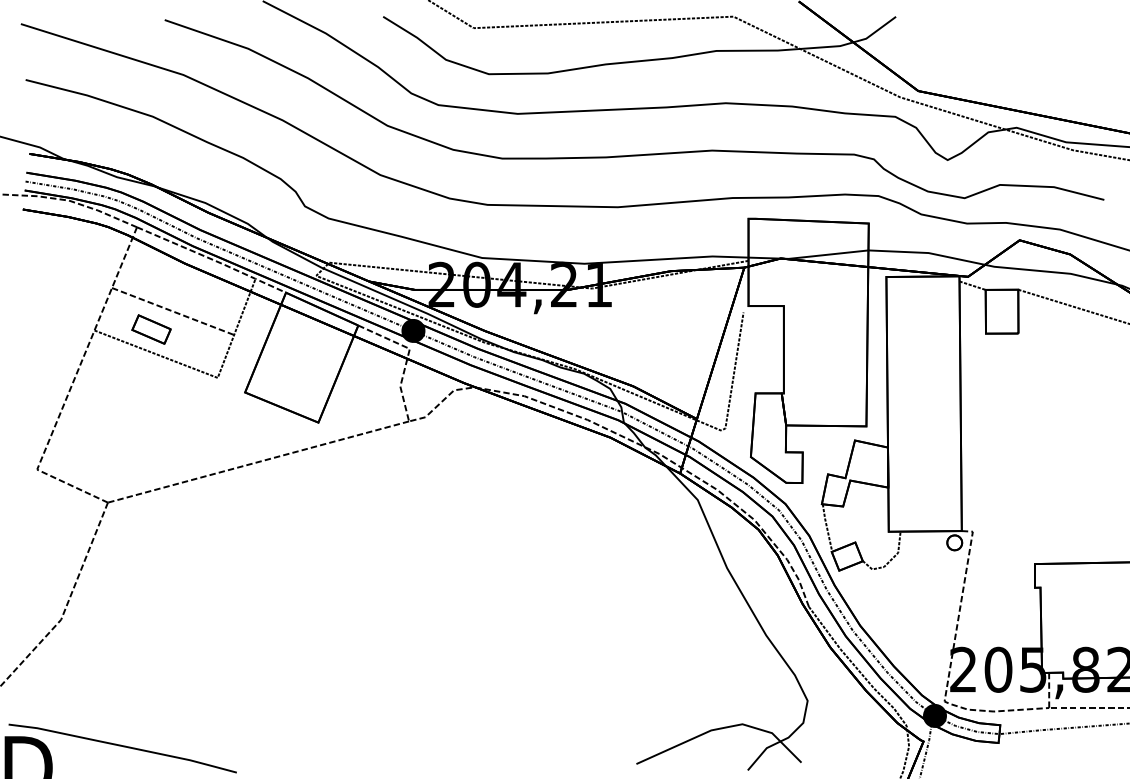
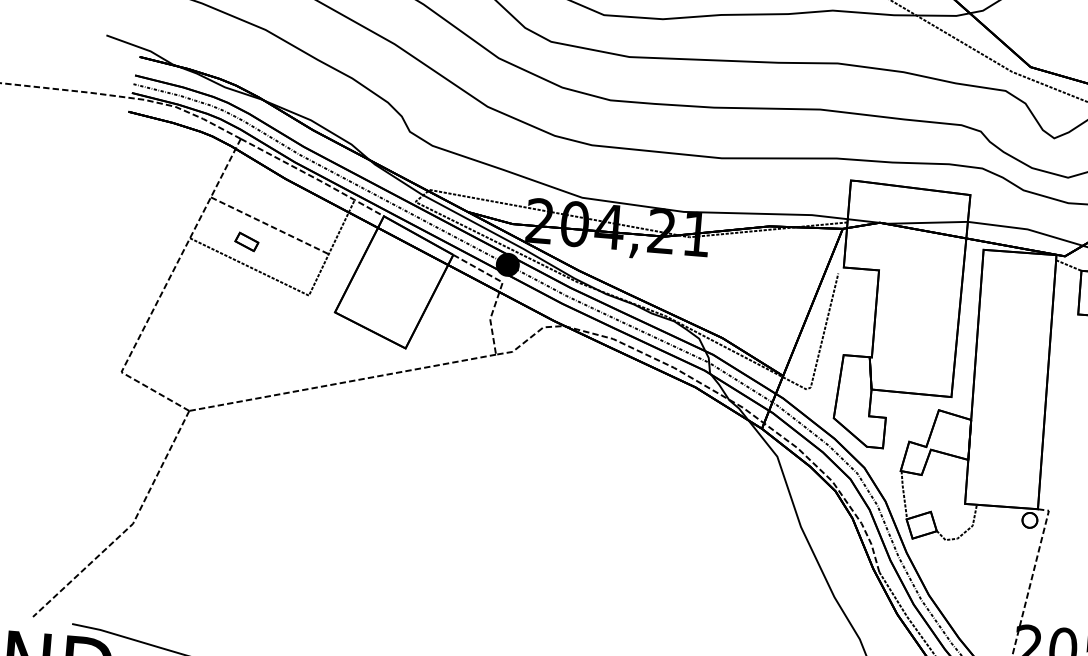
part: (151, 329) -> (246, 241), size x0.6

